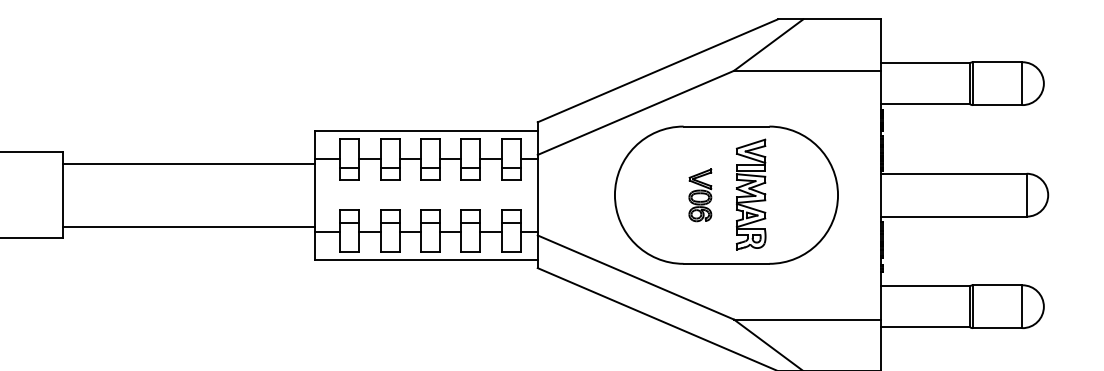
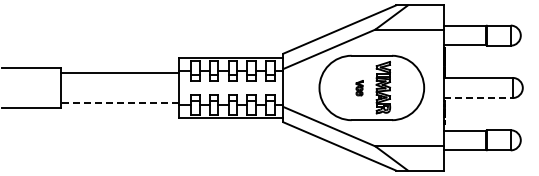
part: (700, 196) -> (359, 88), size x0.6
line: (955, 217) -> (479, 98), solid -> dashed
line: (188, 226) -> (119, 102), solid -> dashed

